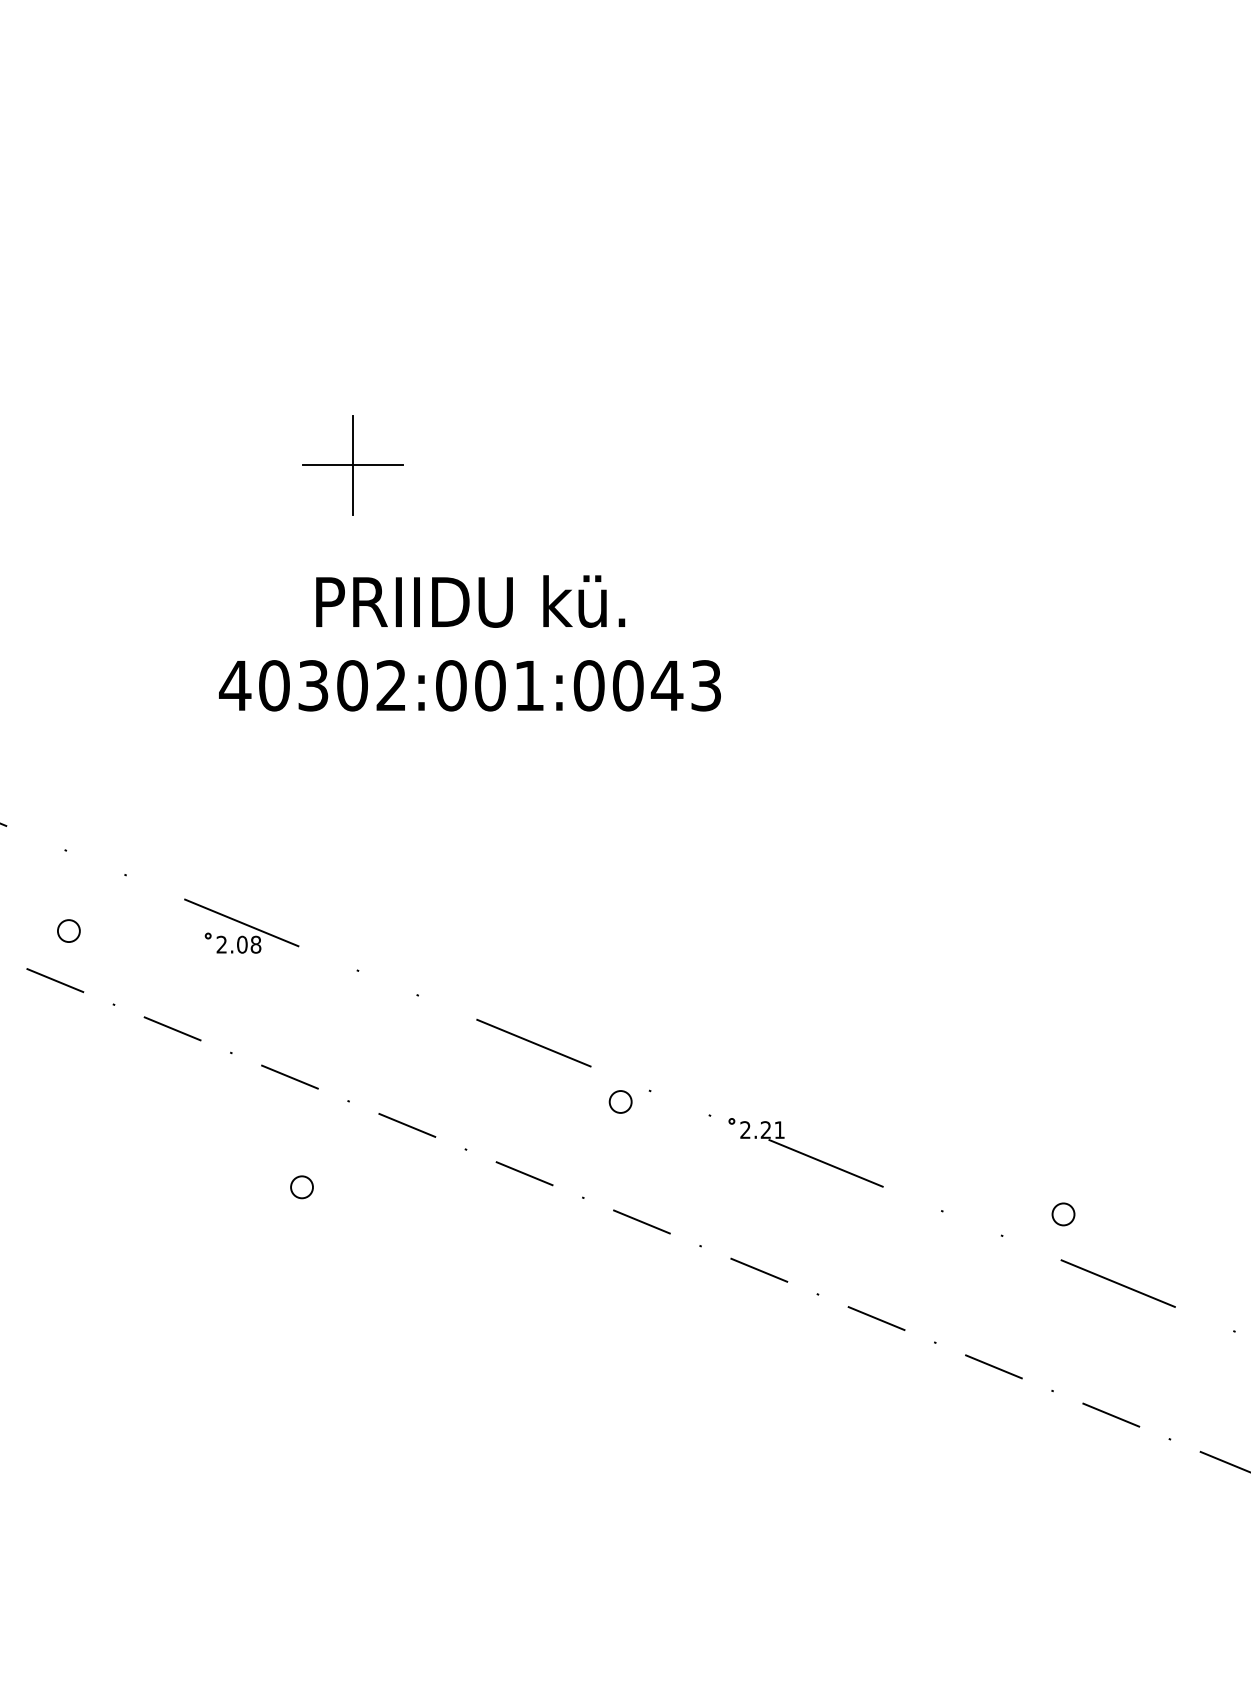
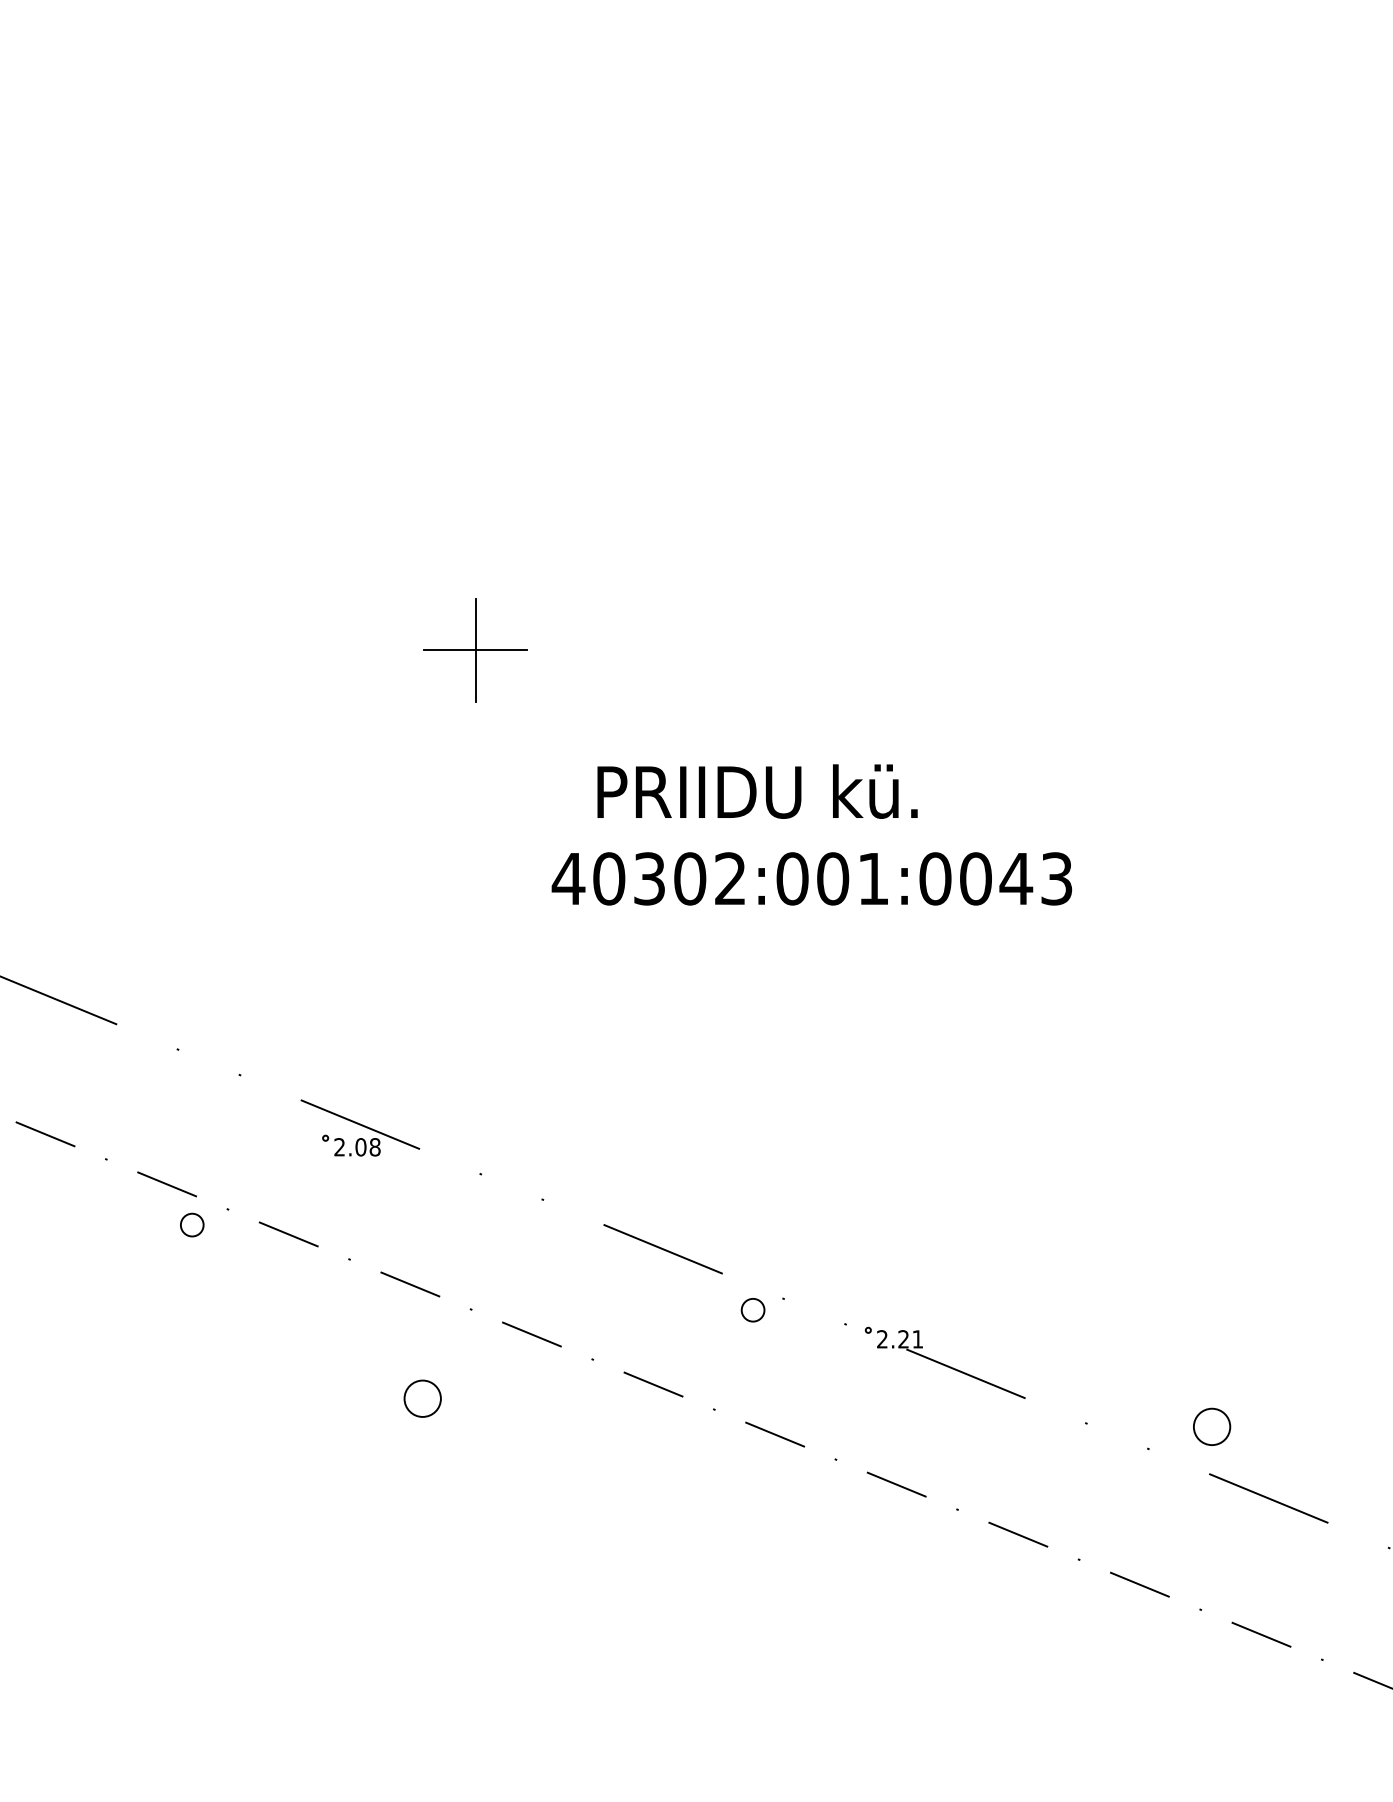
text: (470, 601) -> (757, 791), moved
text: (469, 685) -> (811, 878), moved
part: (69, 930) -> (192, 1224), moved
part: (301, 1187) -> (422, 1398), size x1.6
part: (1063, 1214) -> (1211, 1426), size x1.6

